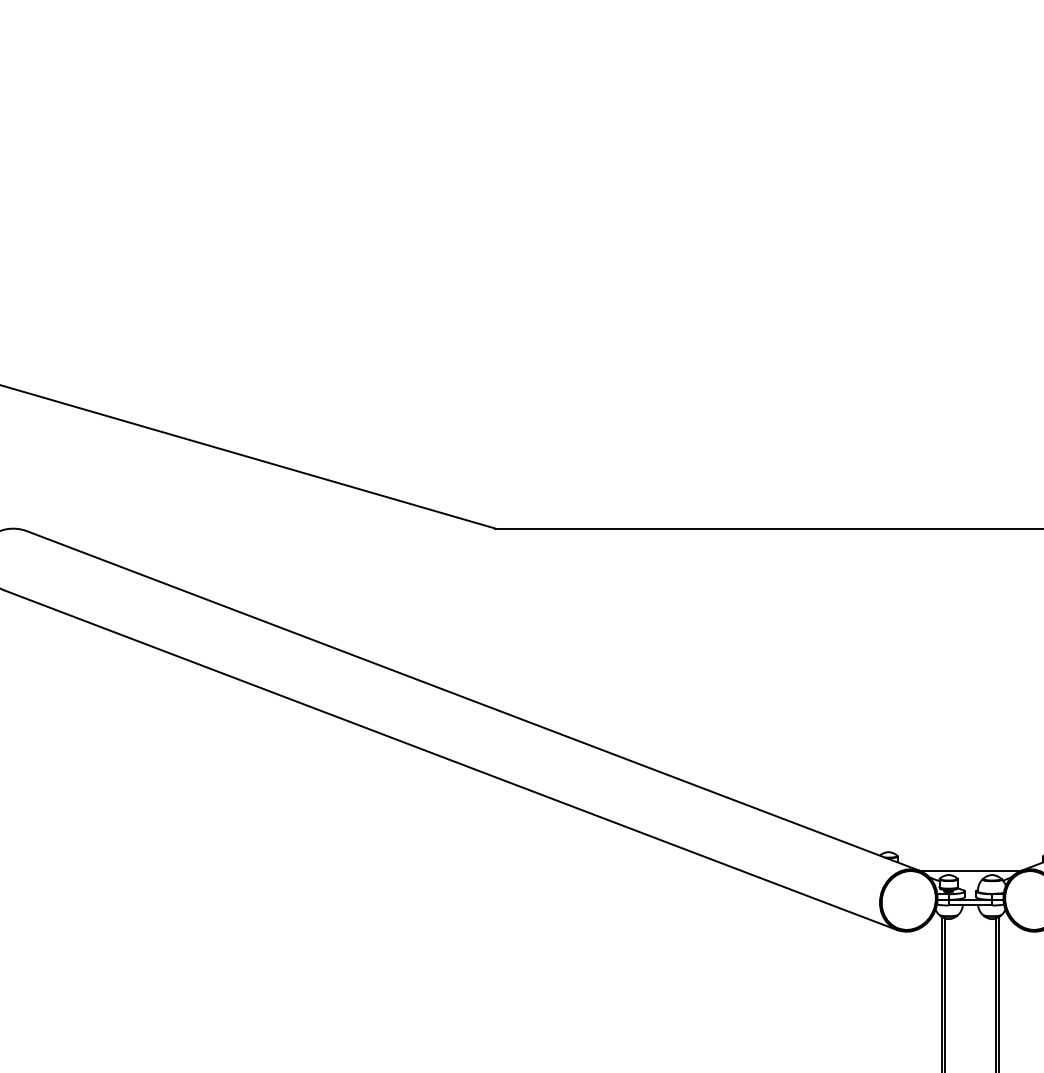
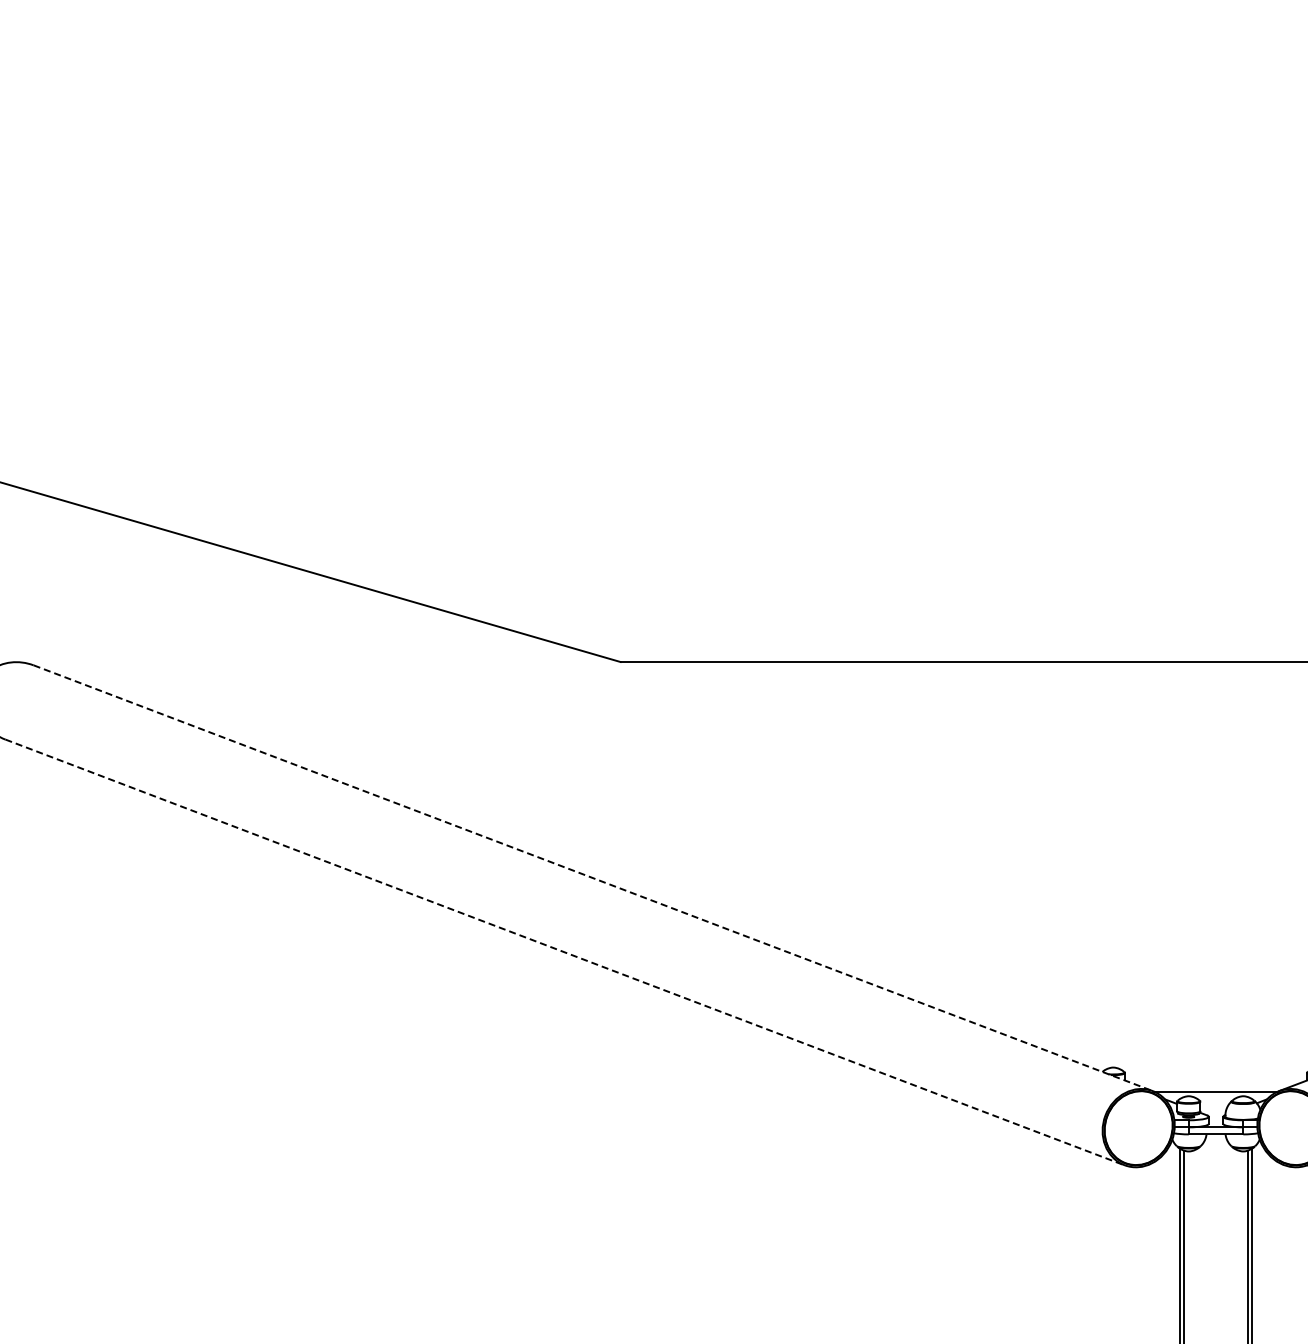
line: (473, 701) -> (593, 878), solid -> dashed
line: (450, 760) -> (564, 952), solid -> dashed

